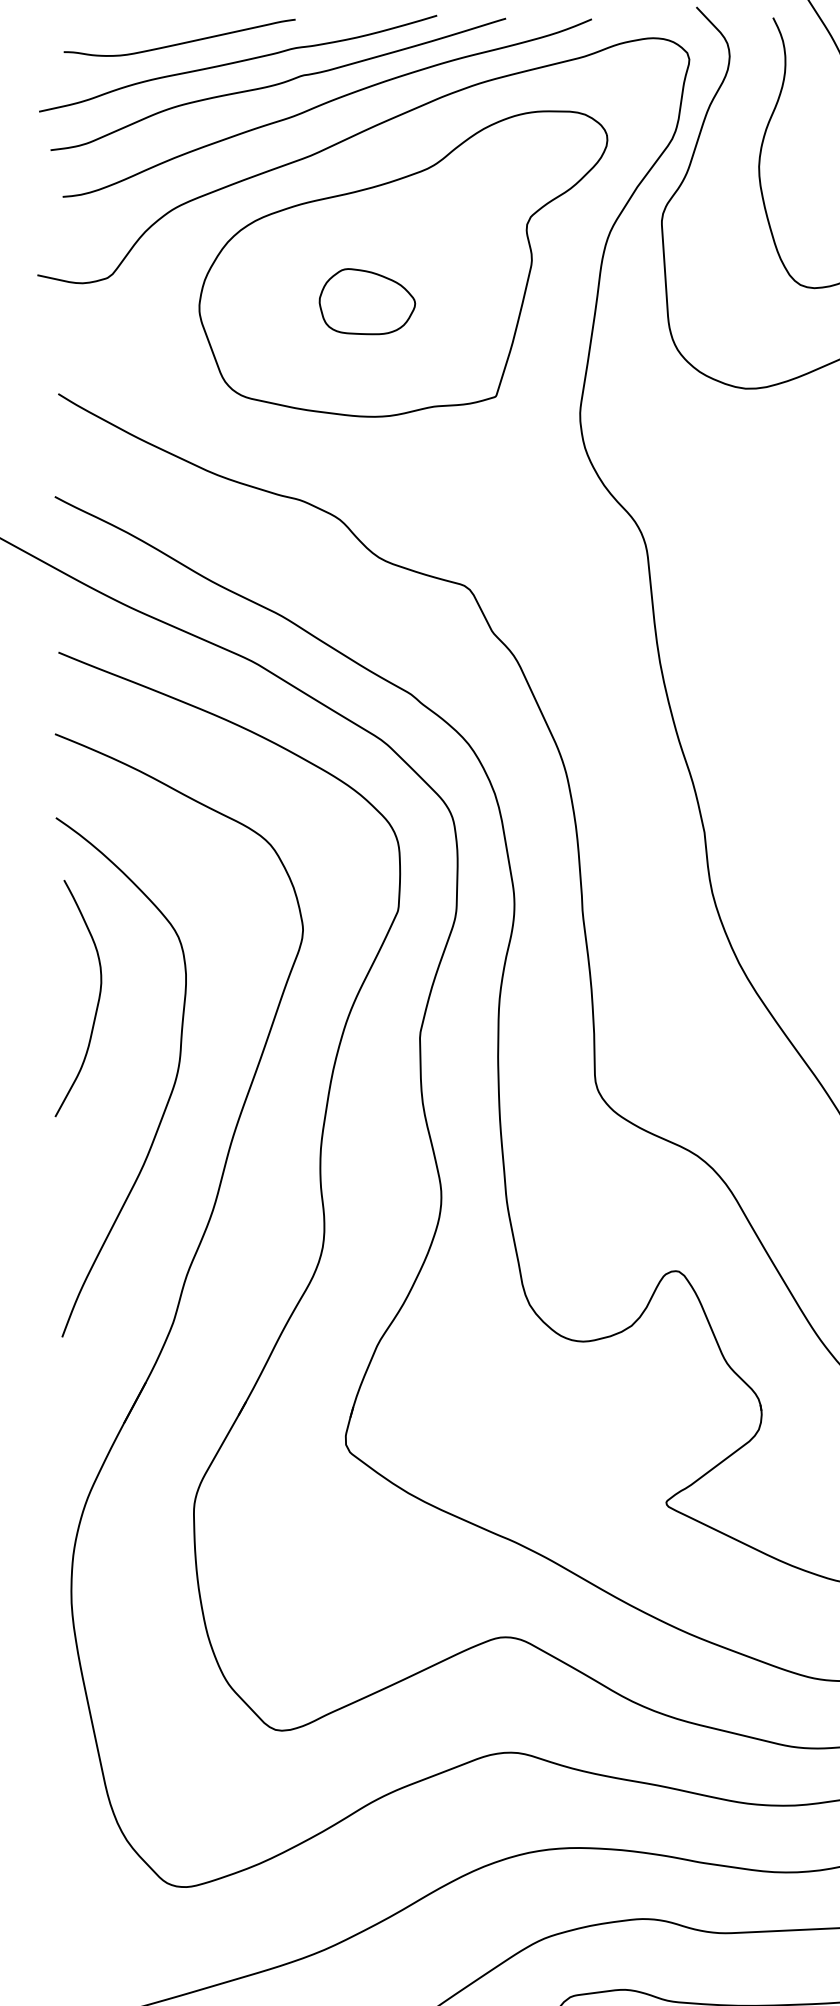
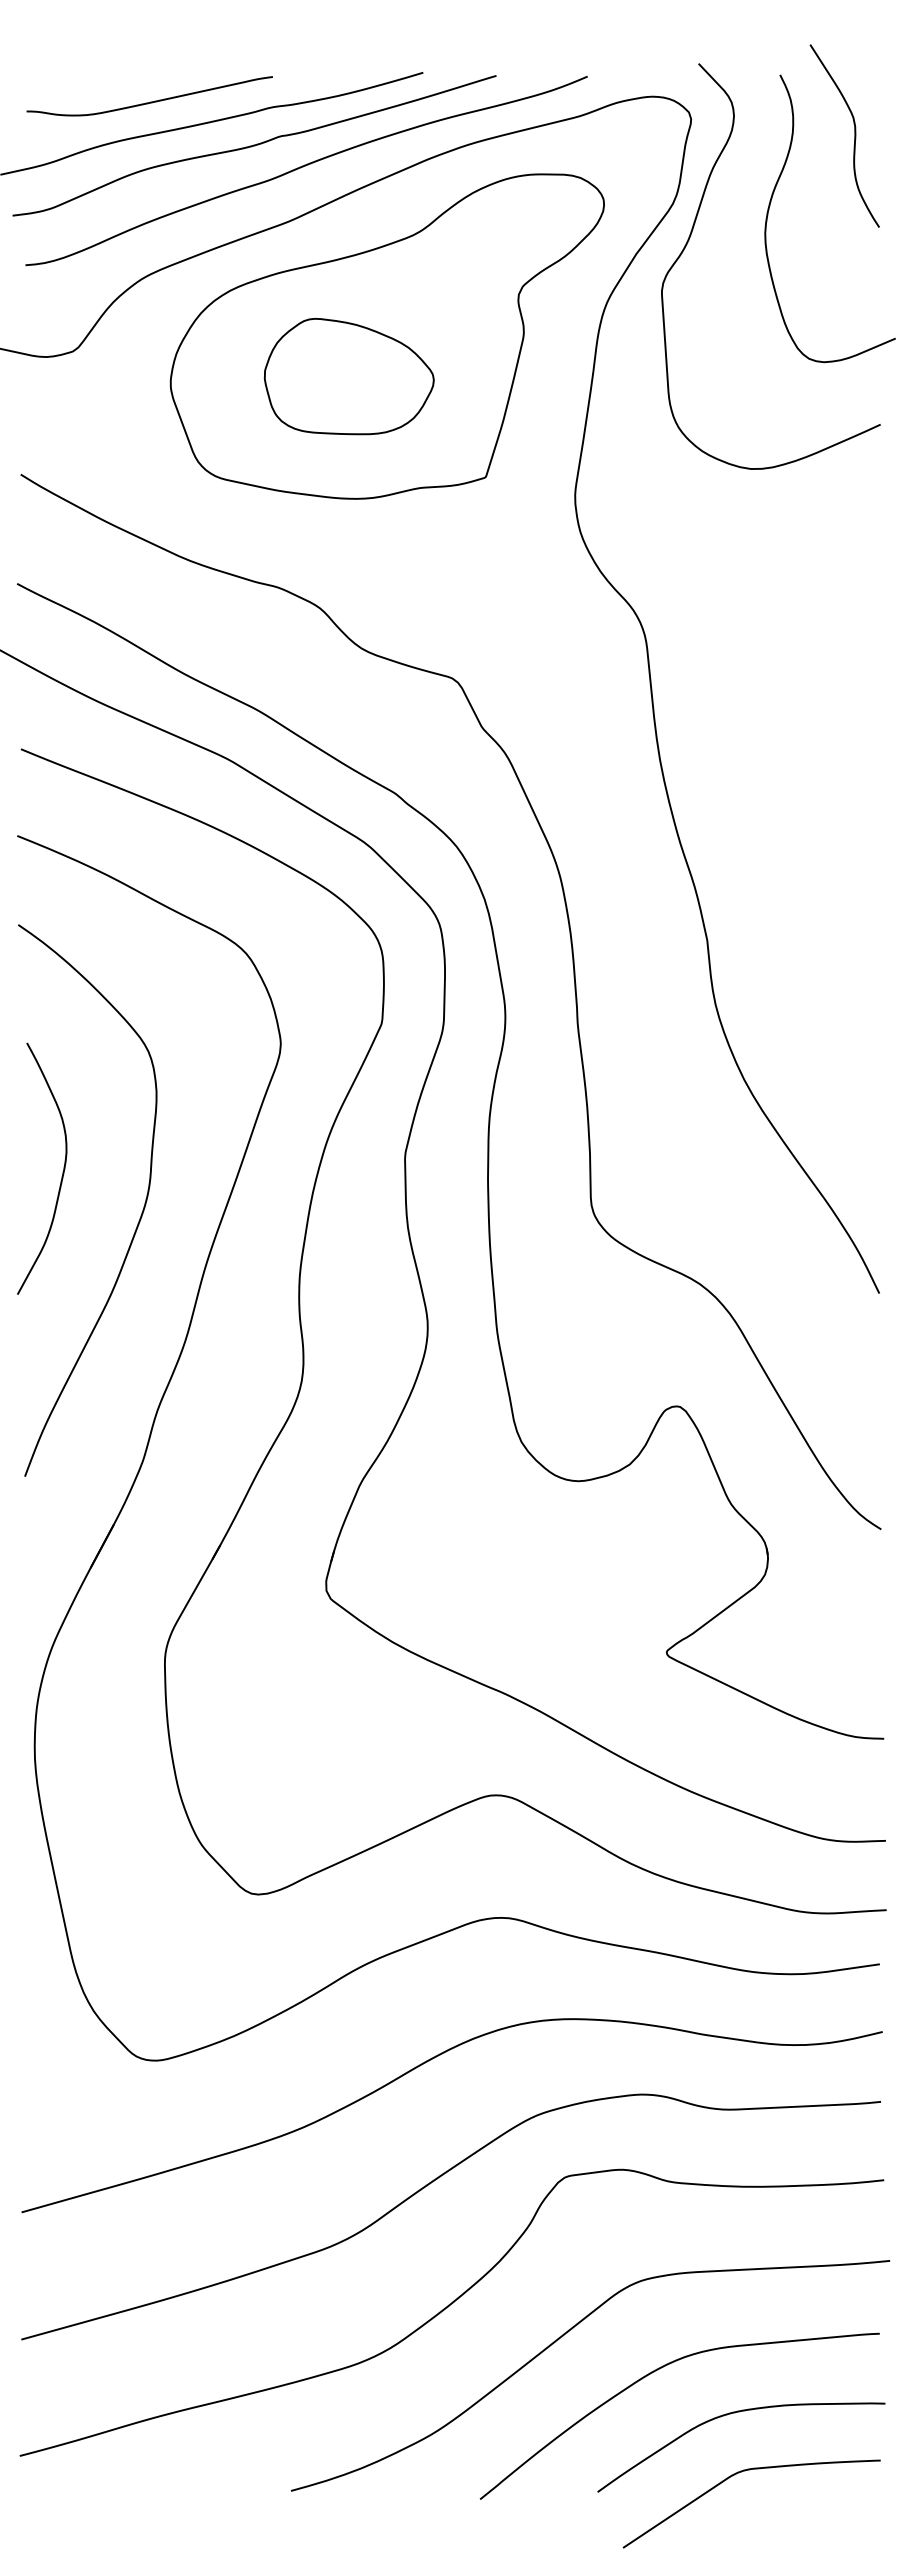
part: (366, 301) -> (348, 376), size x1.67
curve: (97, 1001) -> (62, 1171), moved

